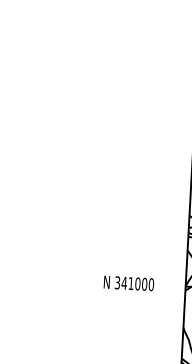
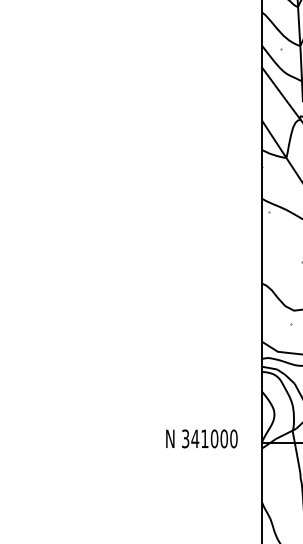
text: (128, 283) -> (201, 438), moved

